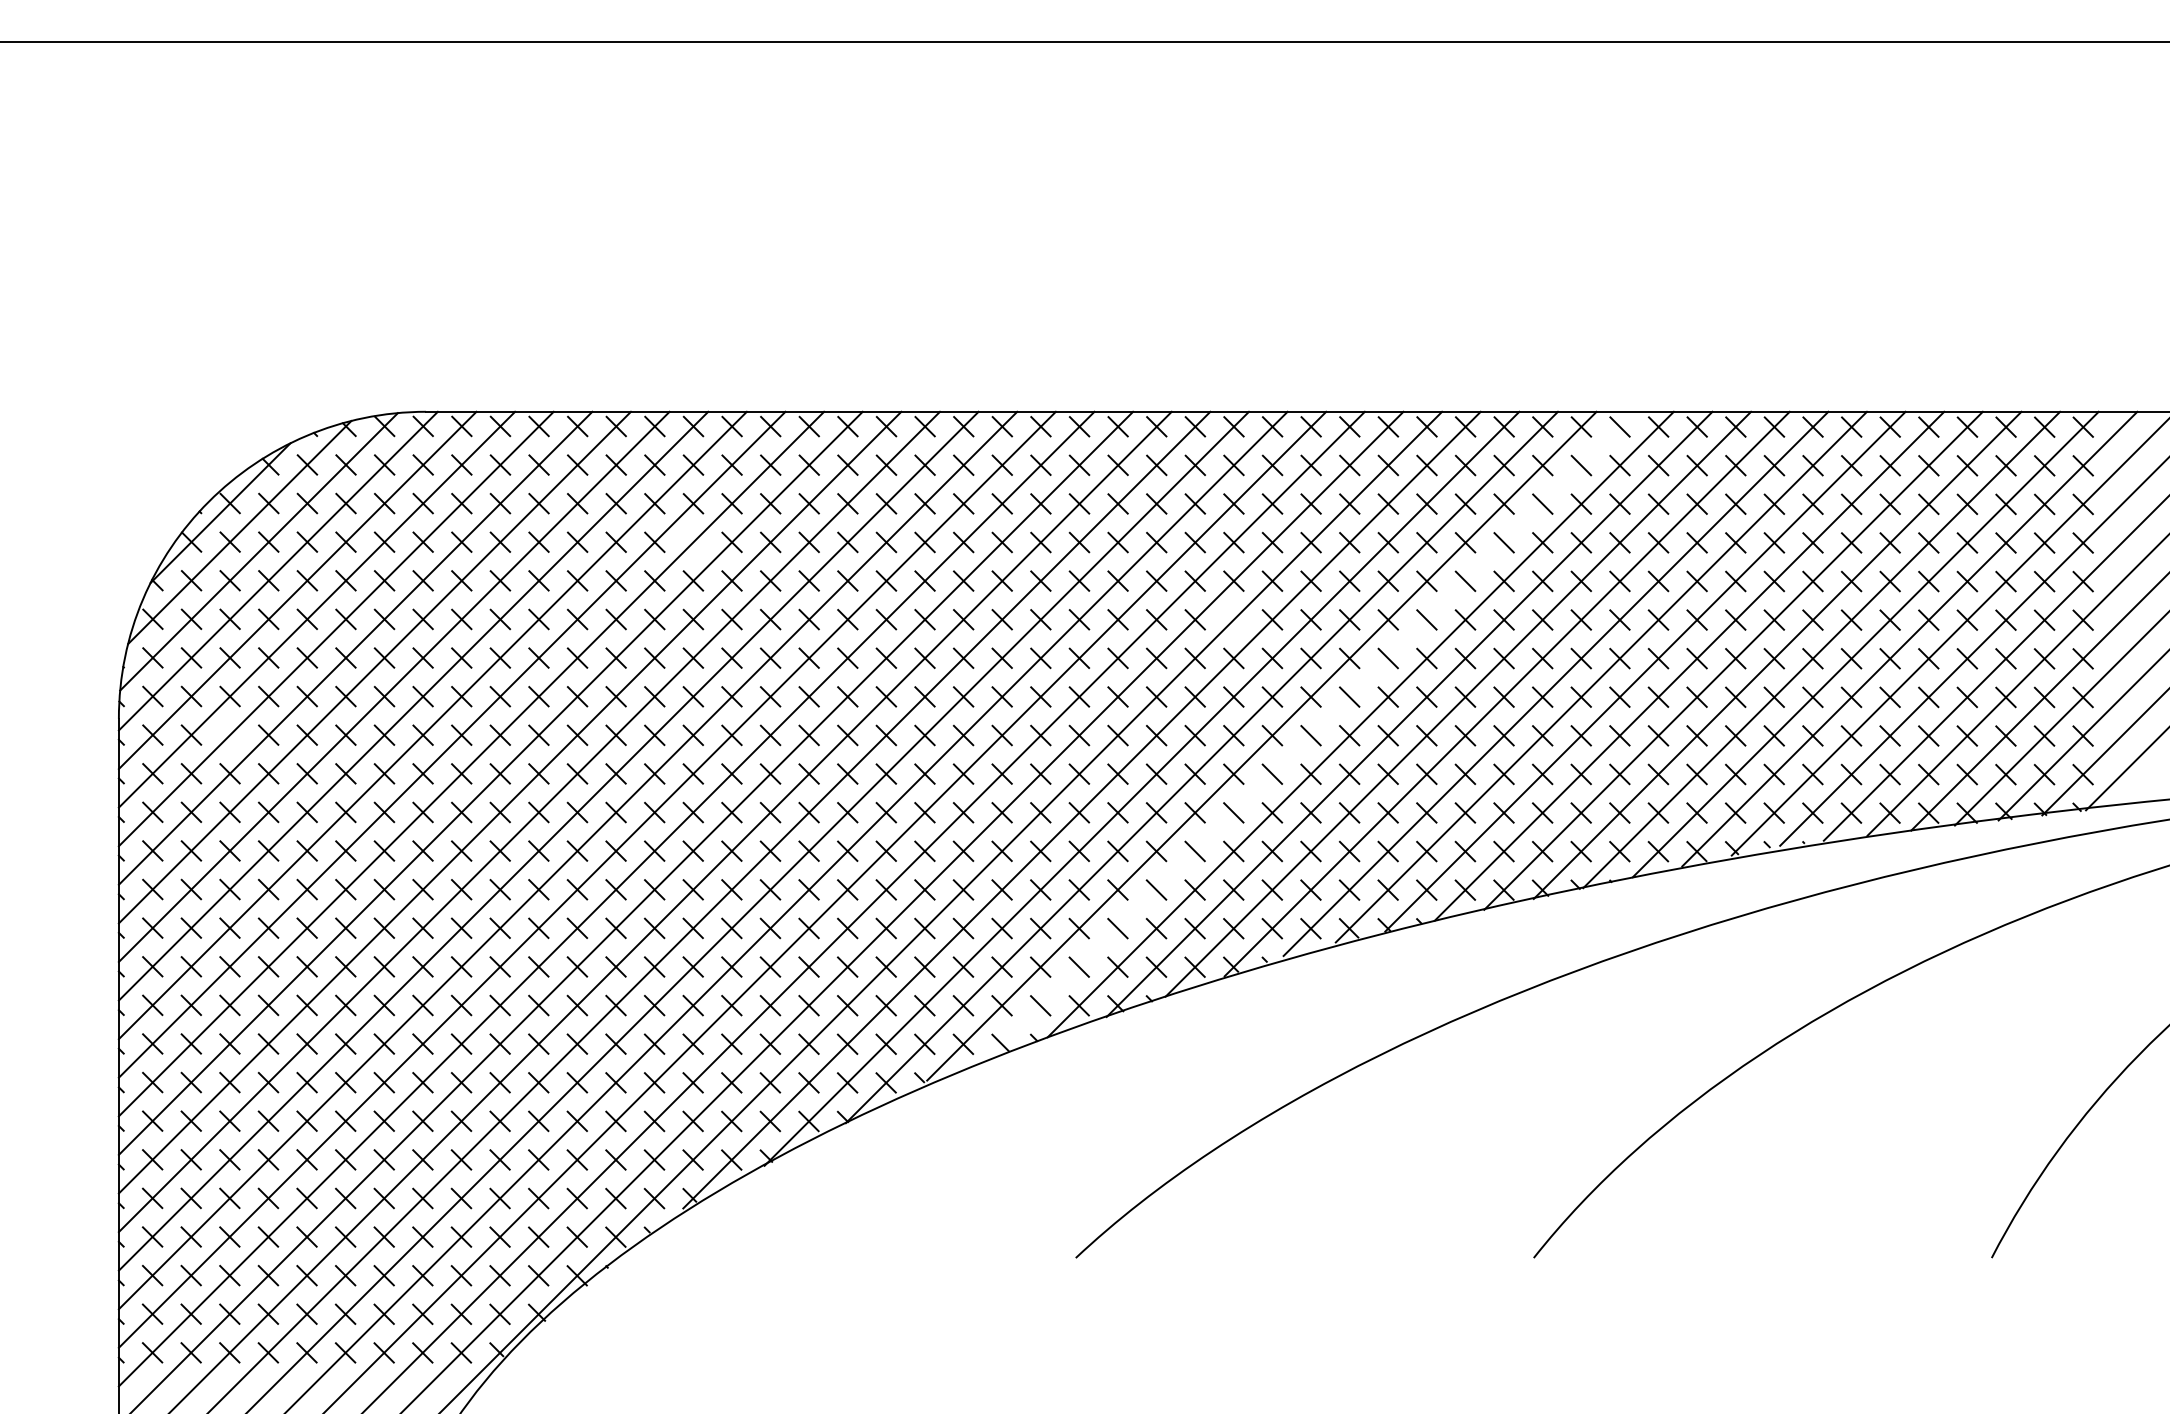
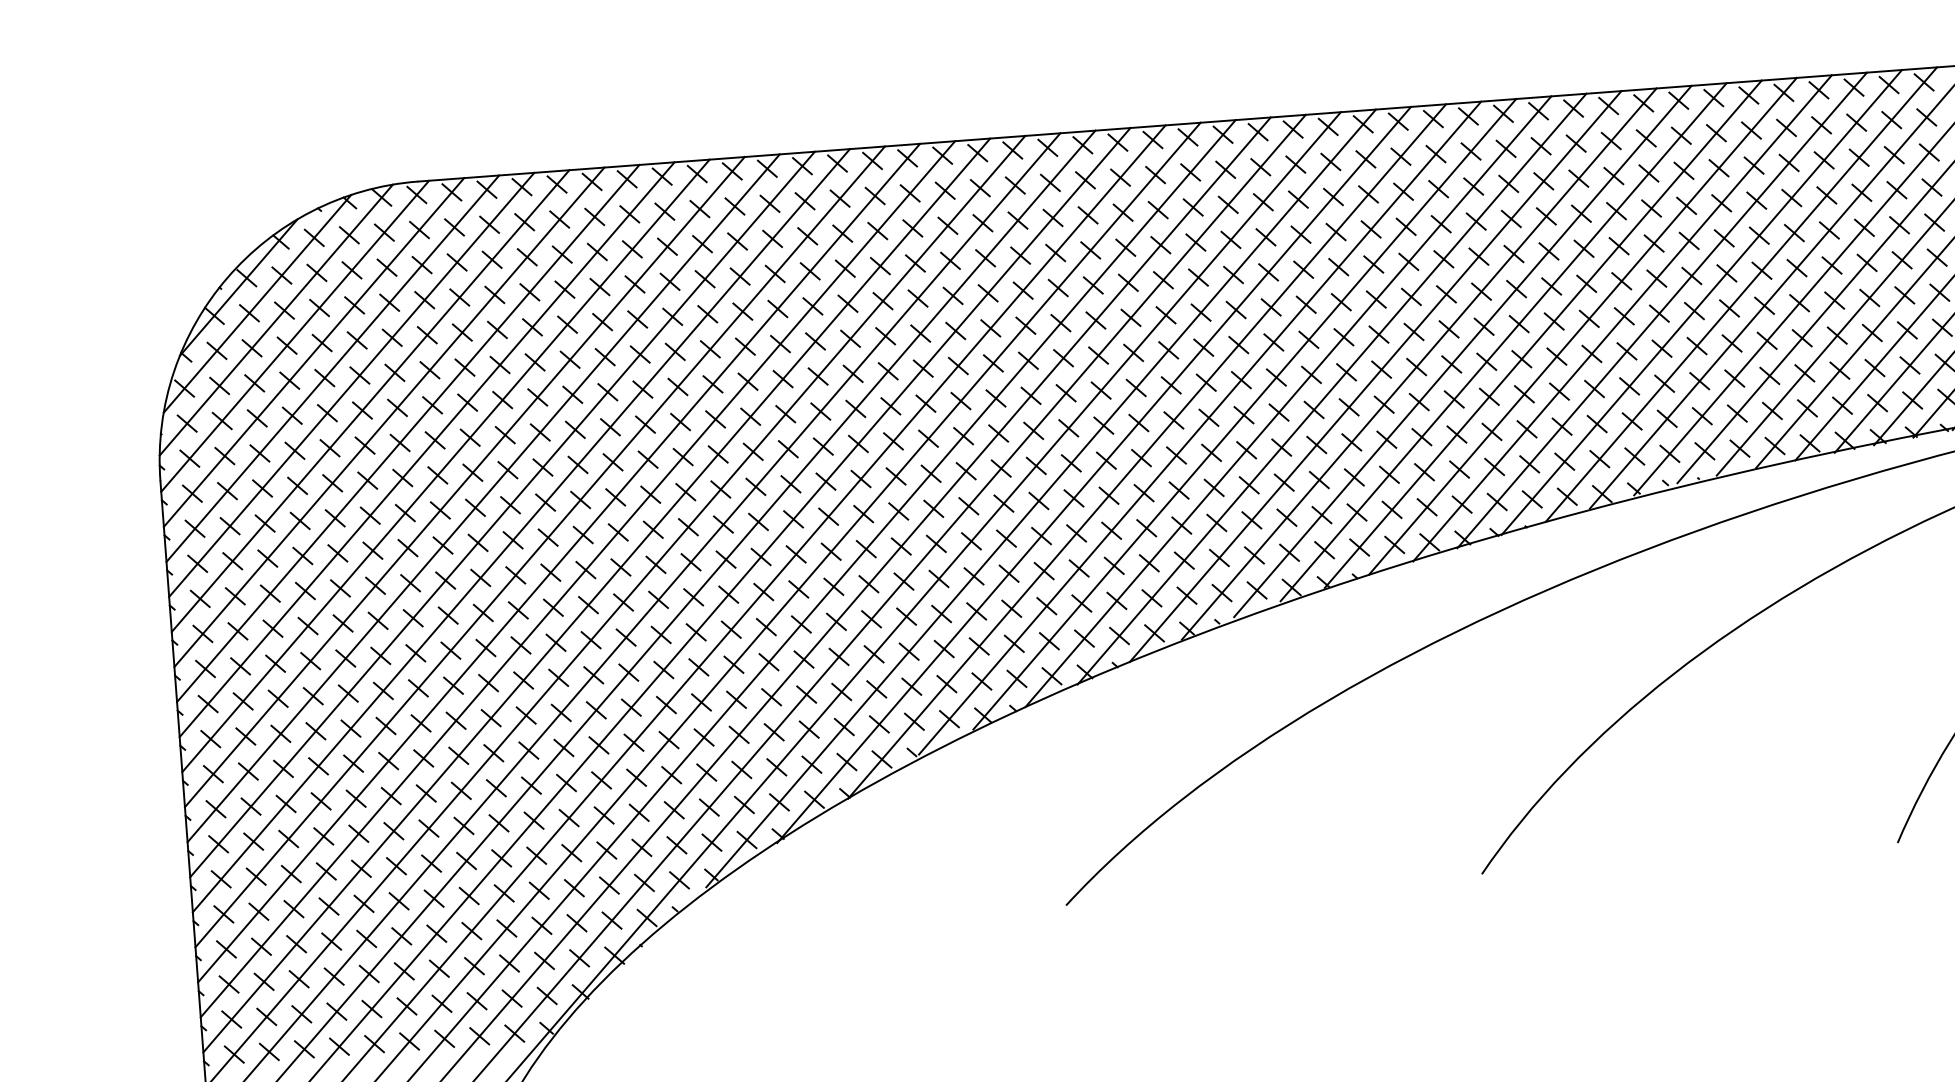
line: (693, 542) -> (670, 281), added
line: (1233, 619) -> (1165, 315), added
line: (229, 734) -> (261, 487), added
line: (1311, 734) -> (1244, 414), added

